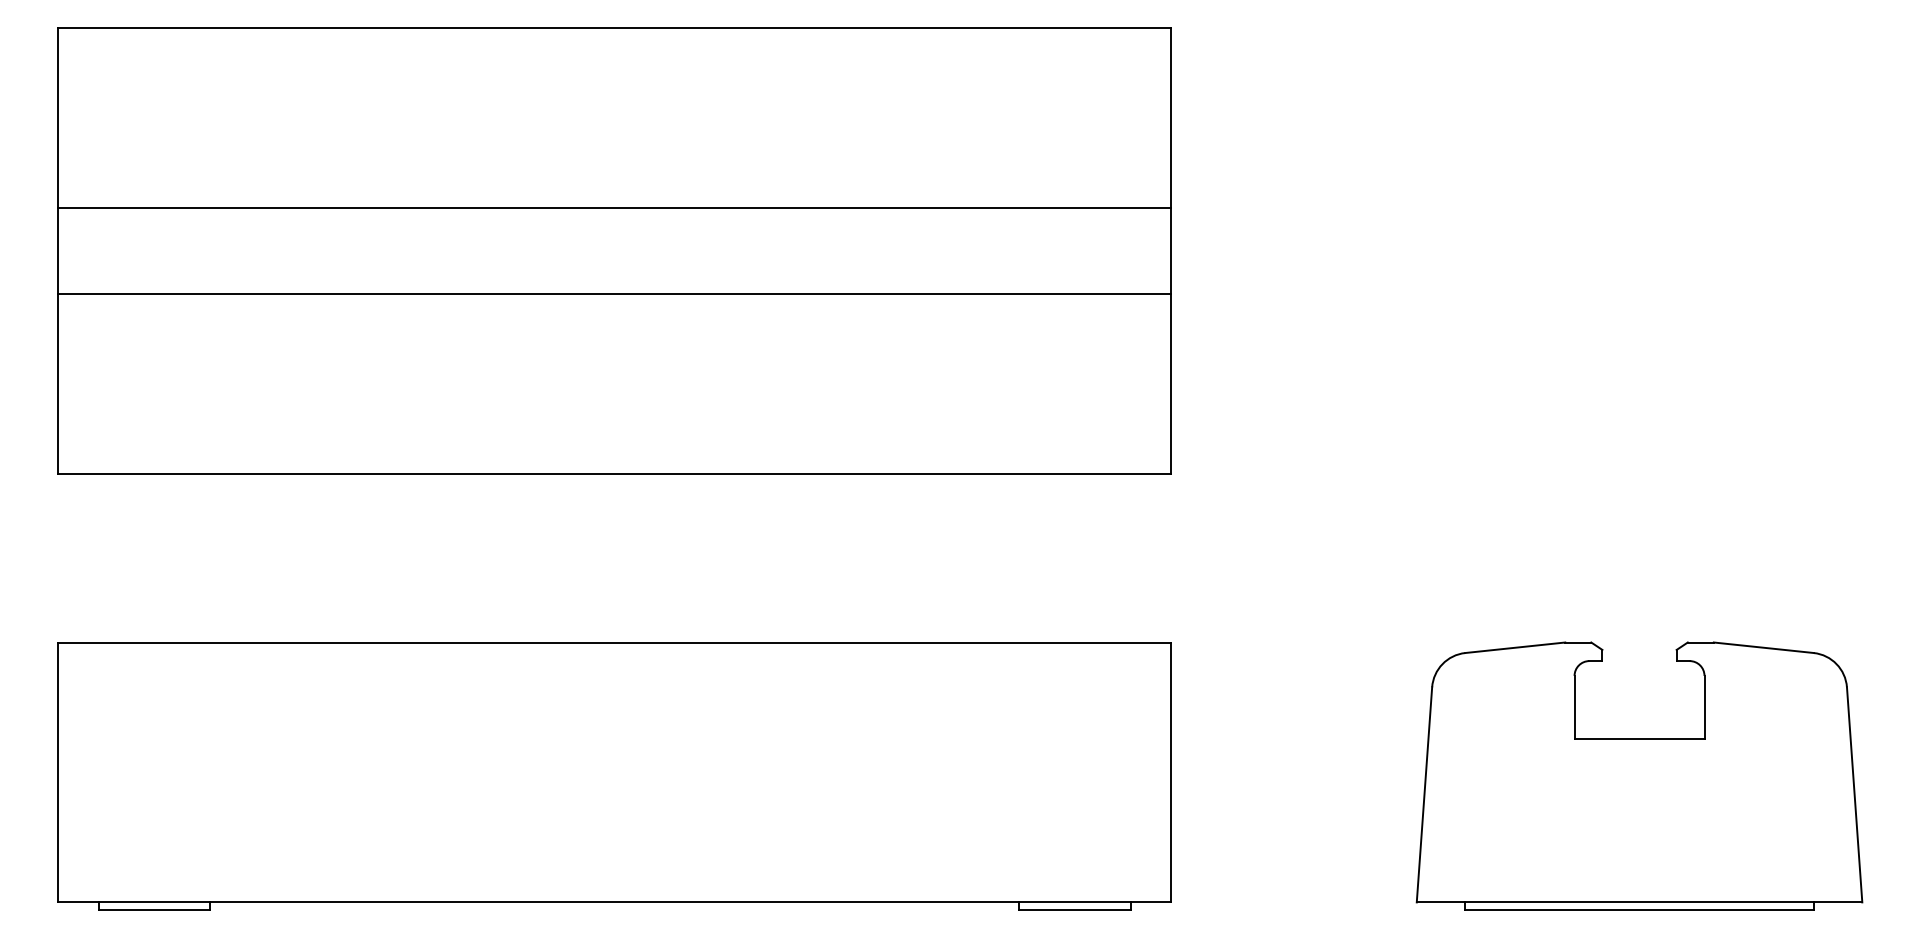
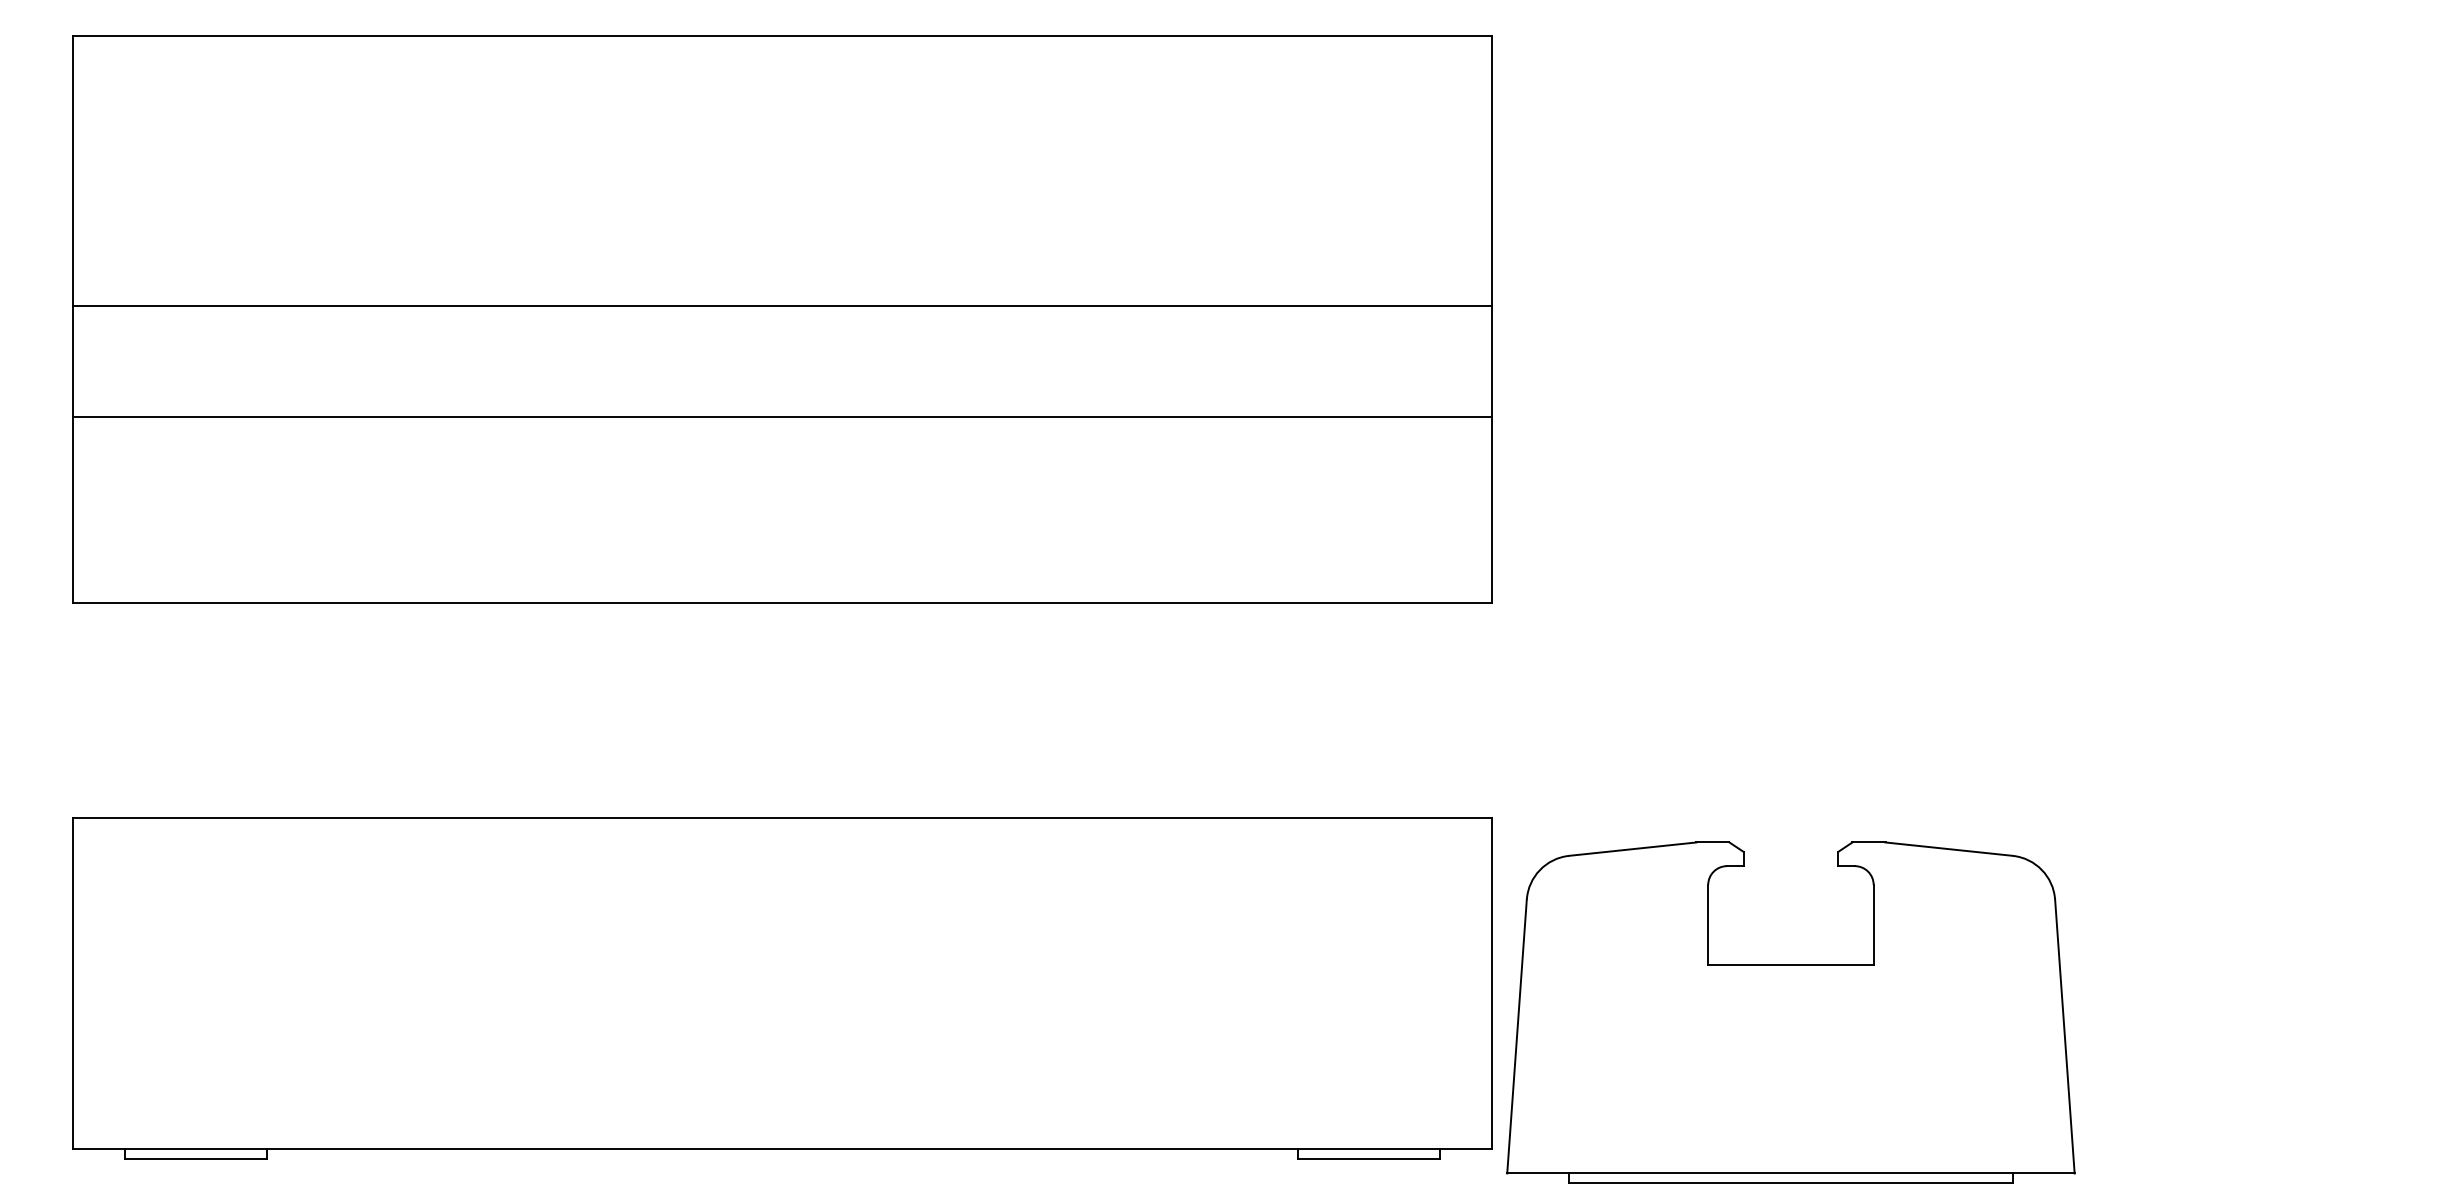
line: (614, 208) -> (782, 306), moved
line: (614, 293) -> (782, 417), moved
part: (1639, 776) -> (1790, 1012), moved

